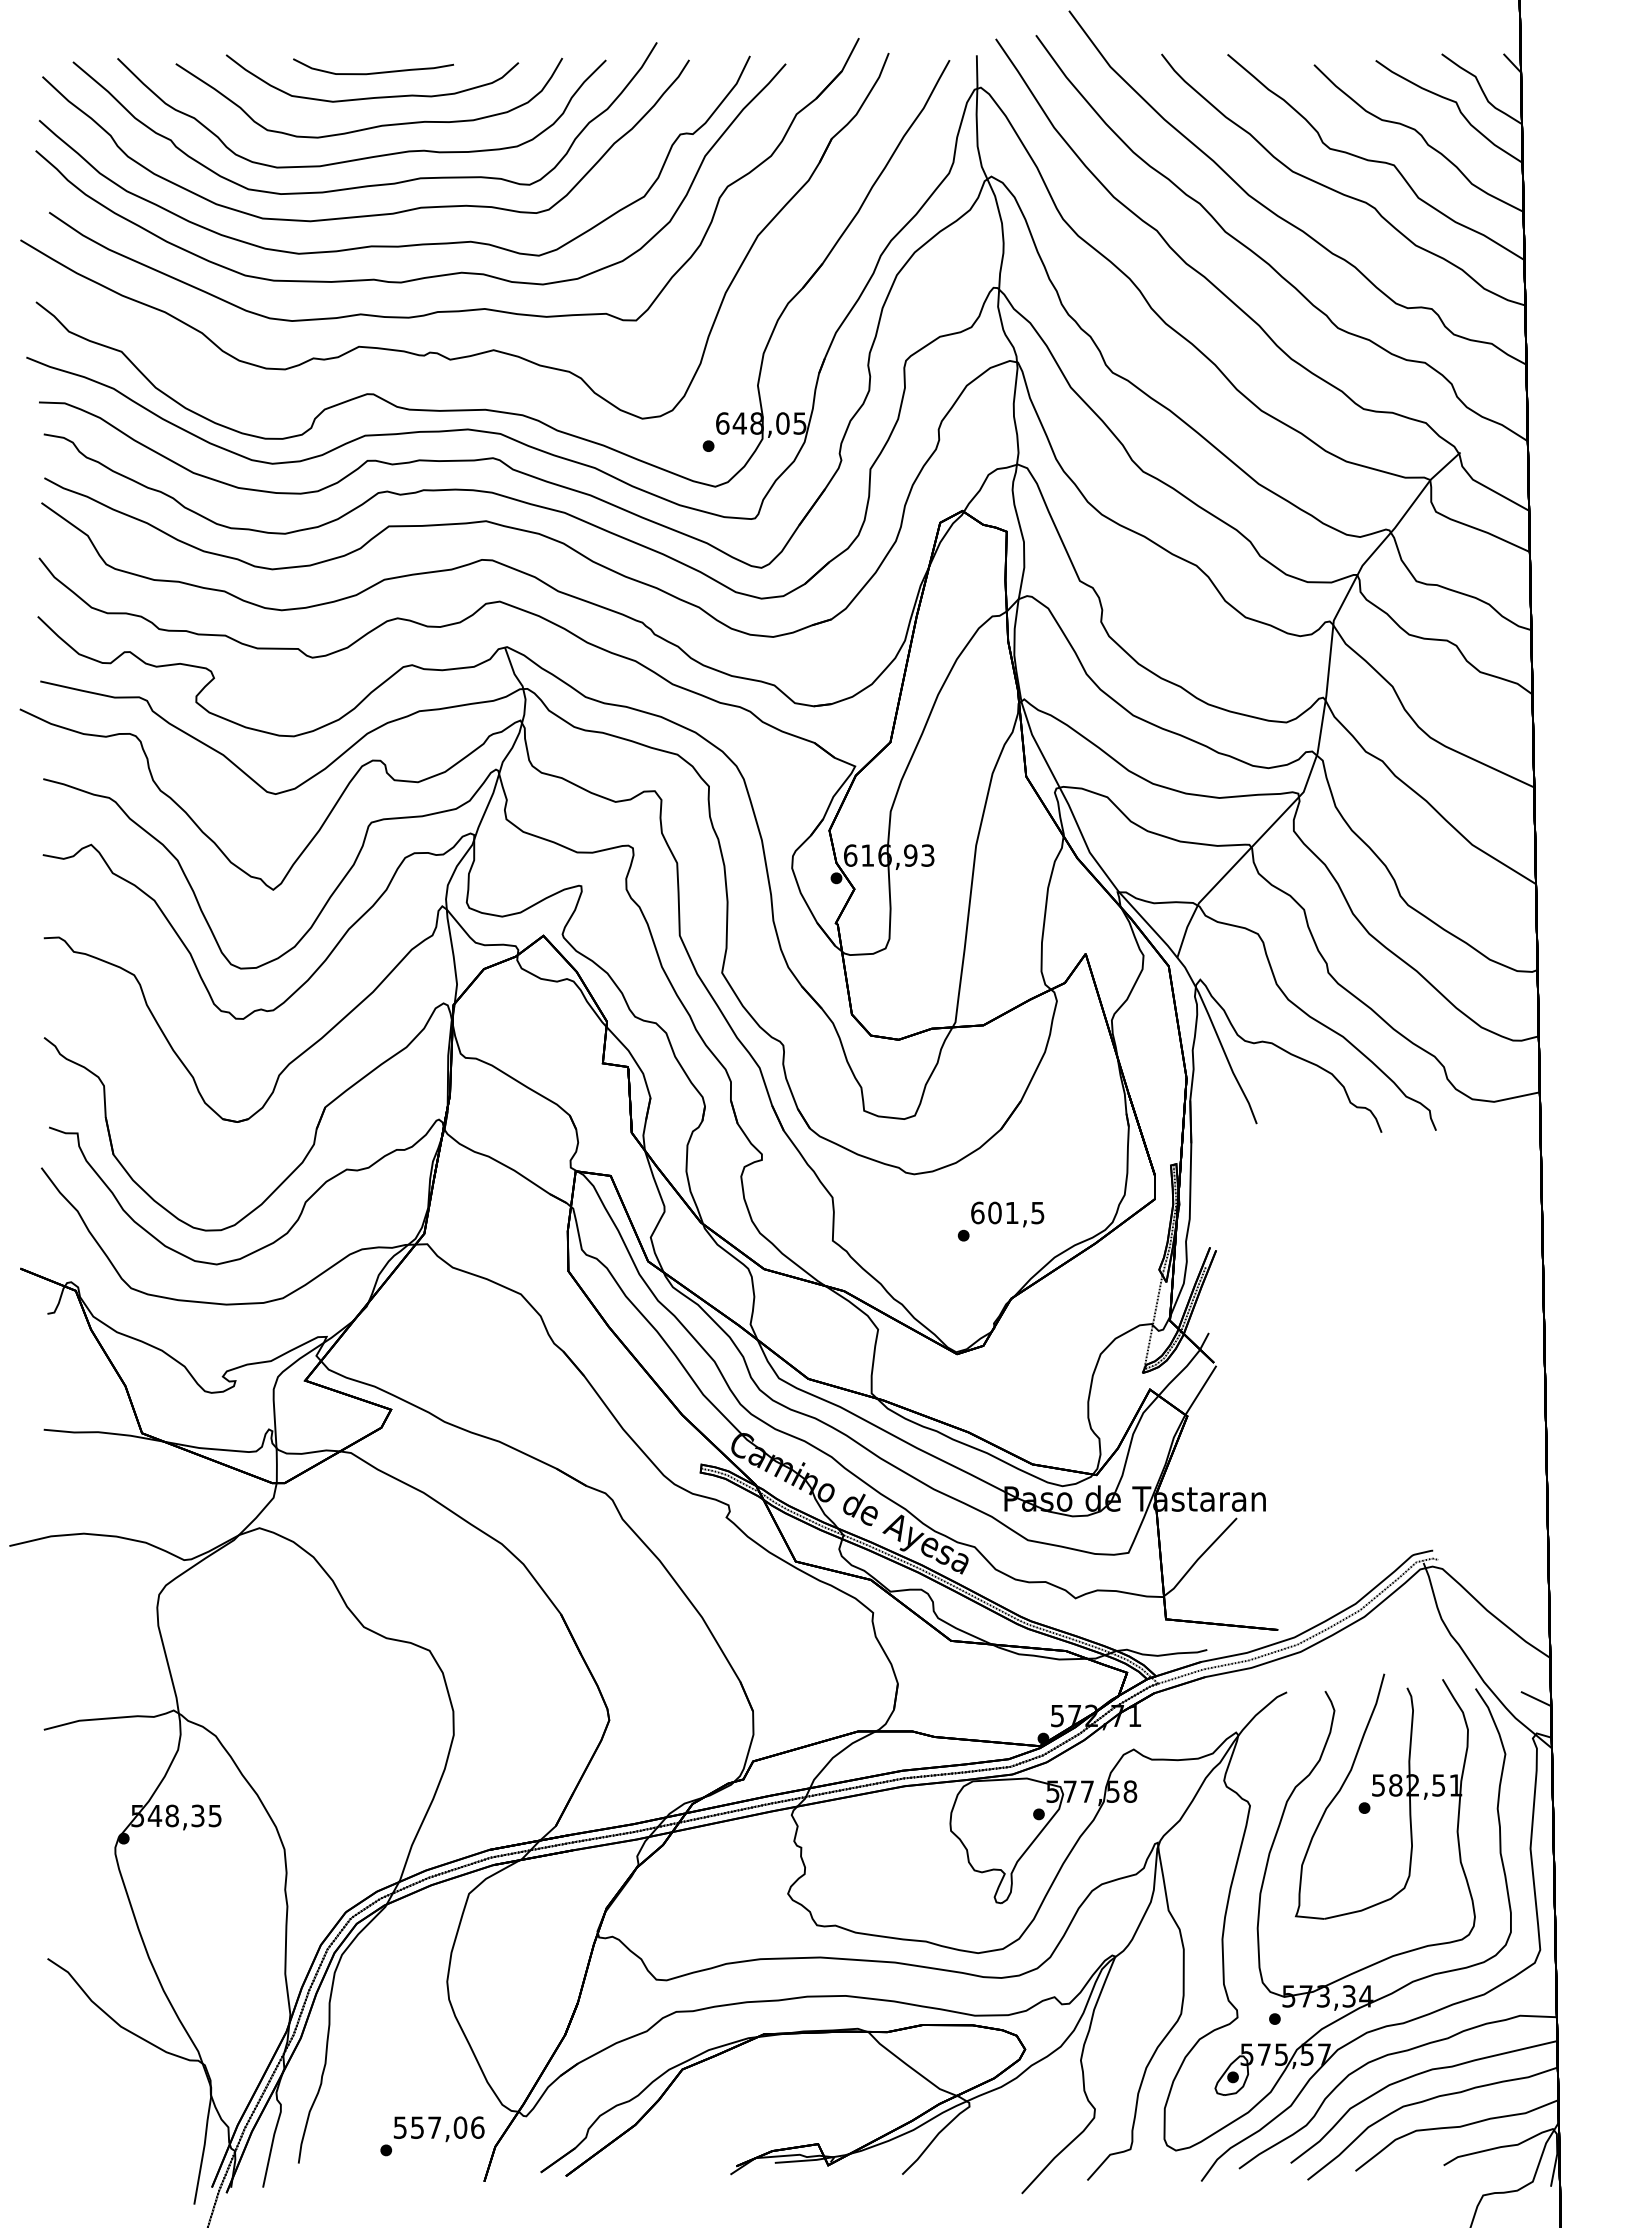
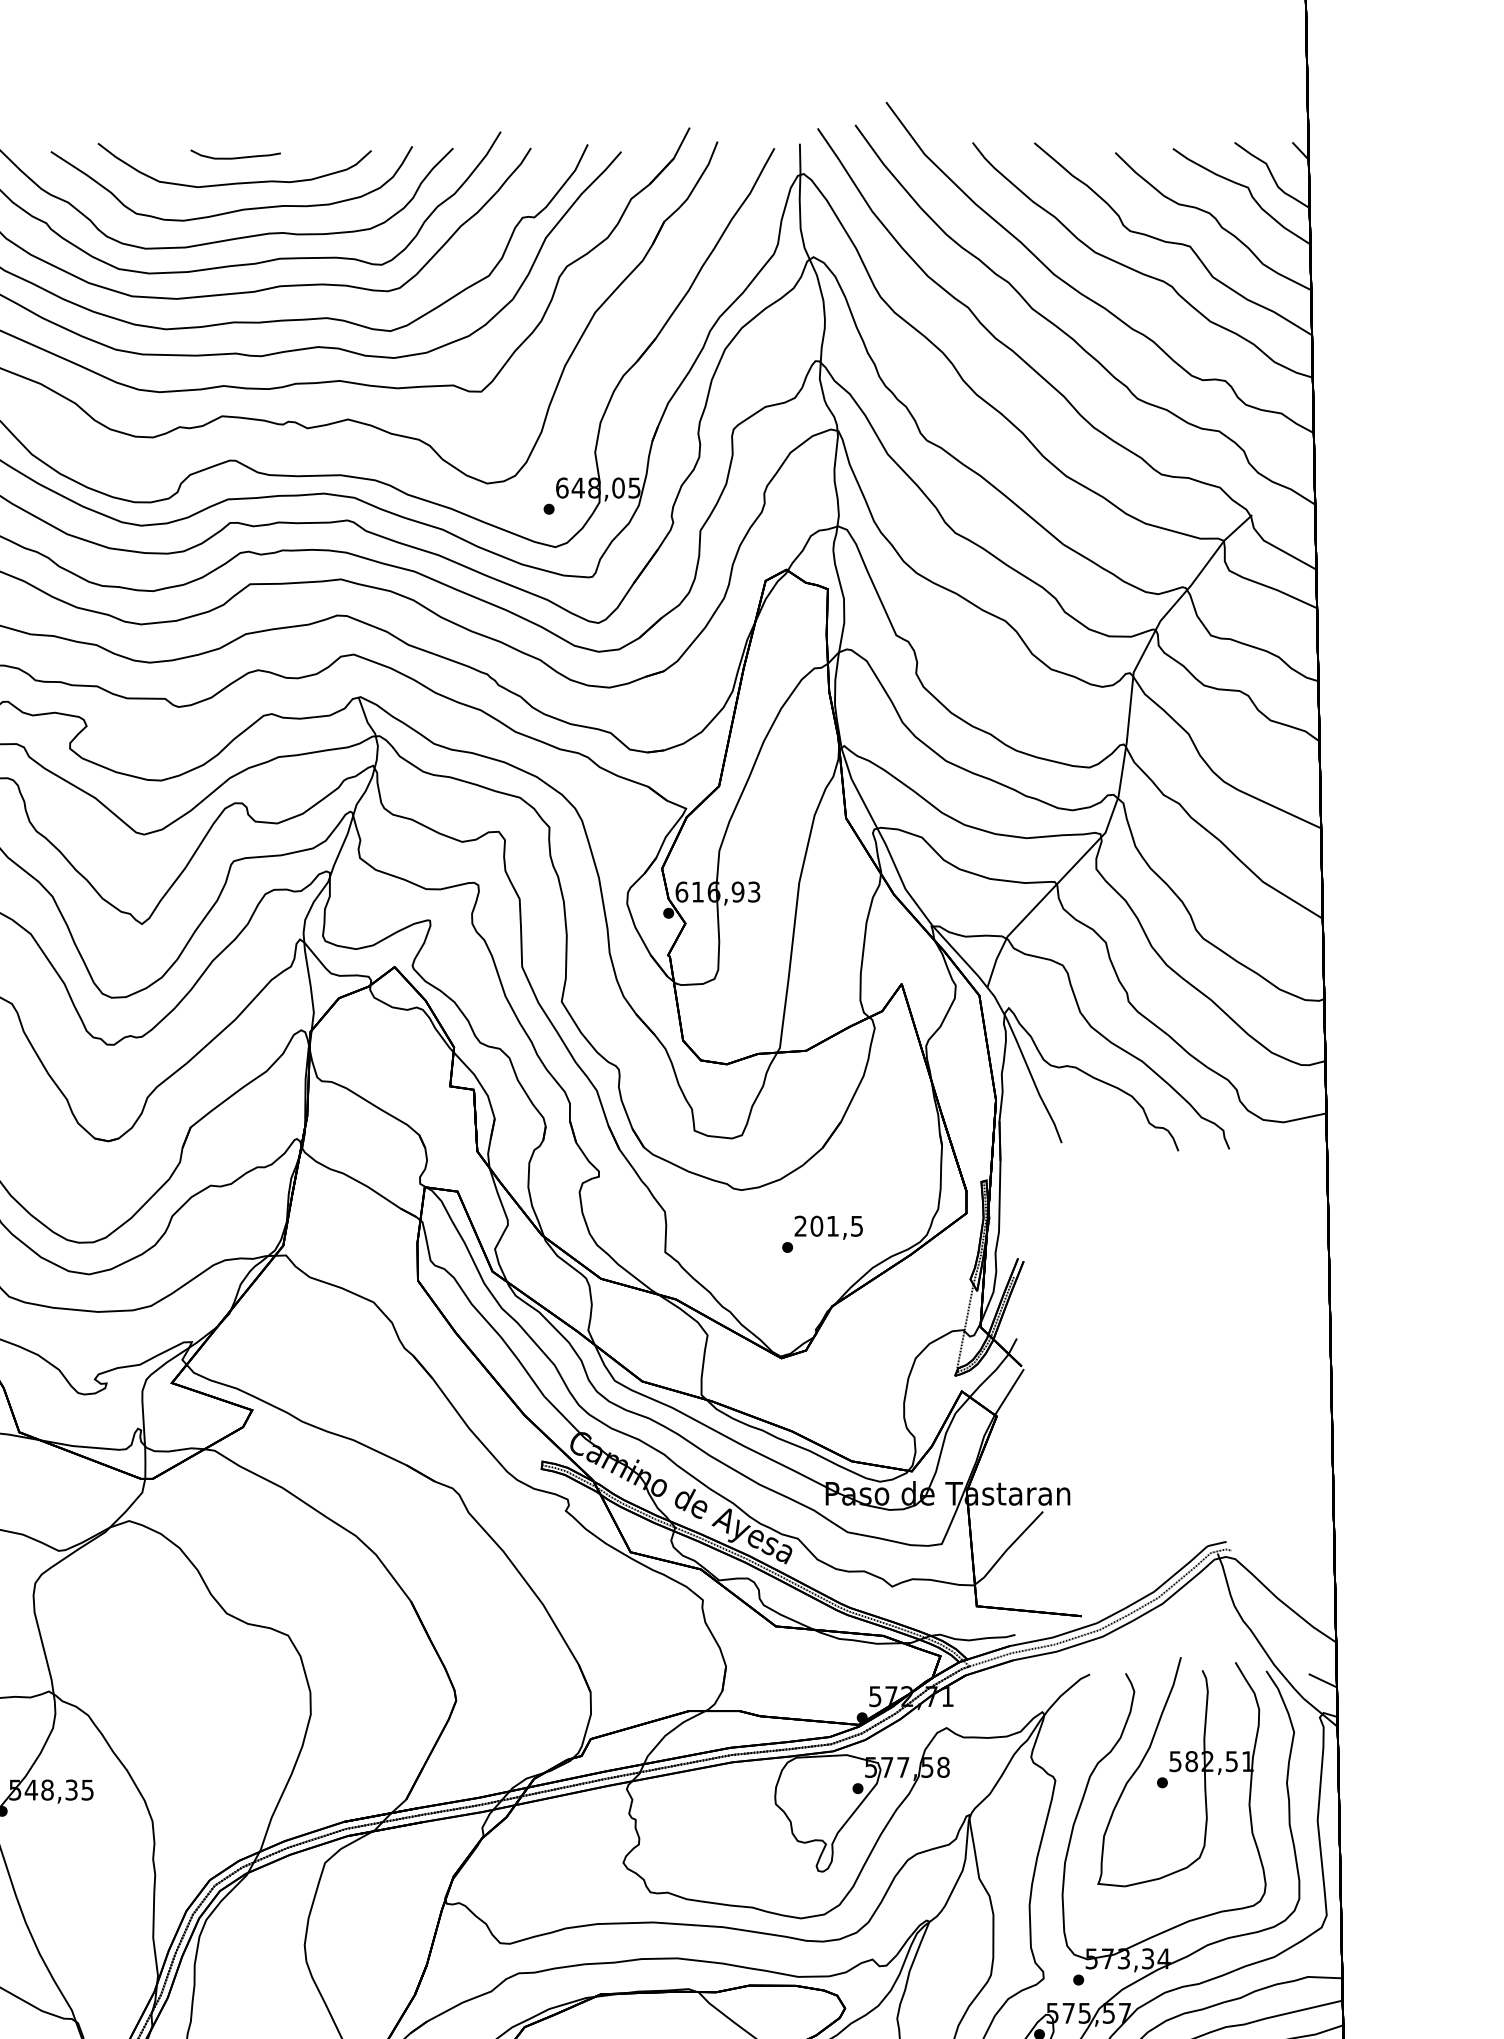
part: (373, 66) -> (235, 154), size x0.6
text: (977, 1212) -> (800, 1225), 601,5 -> 201,5

